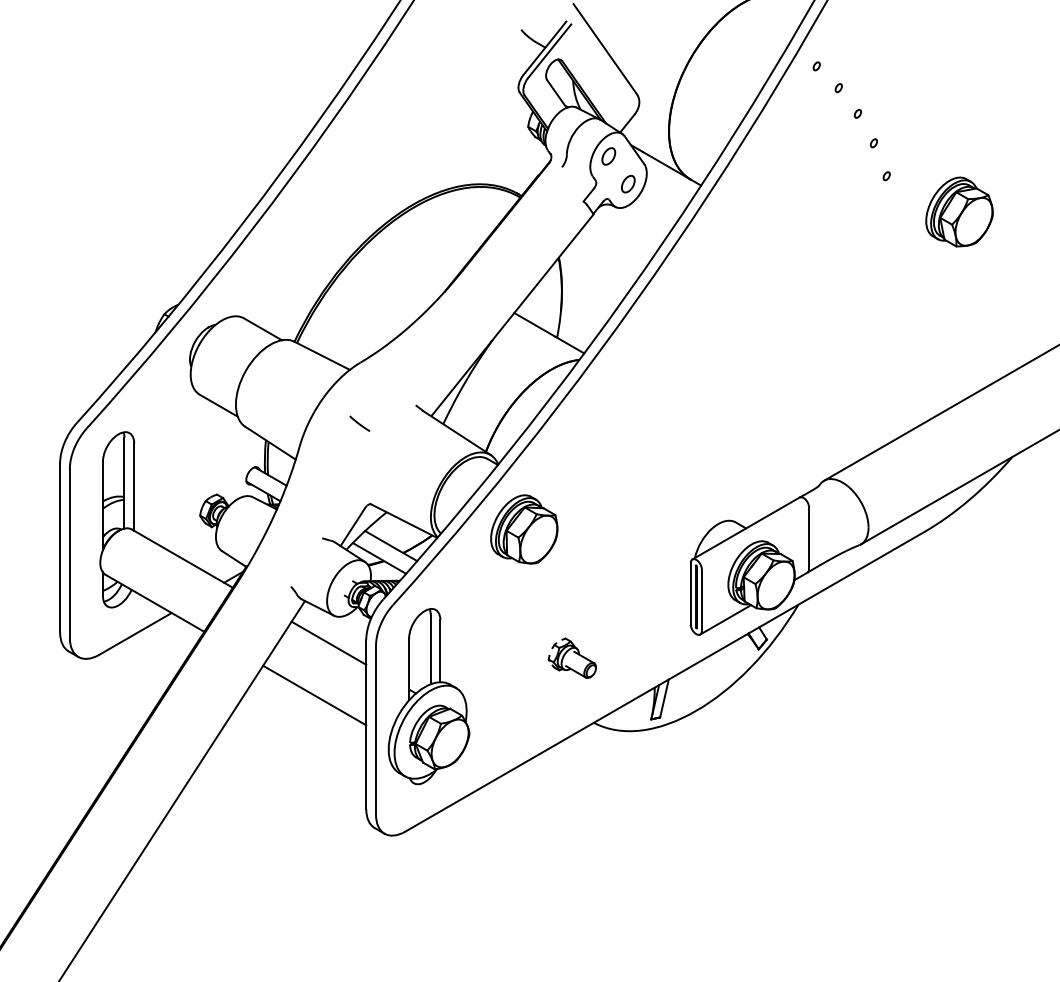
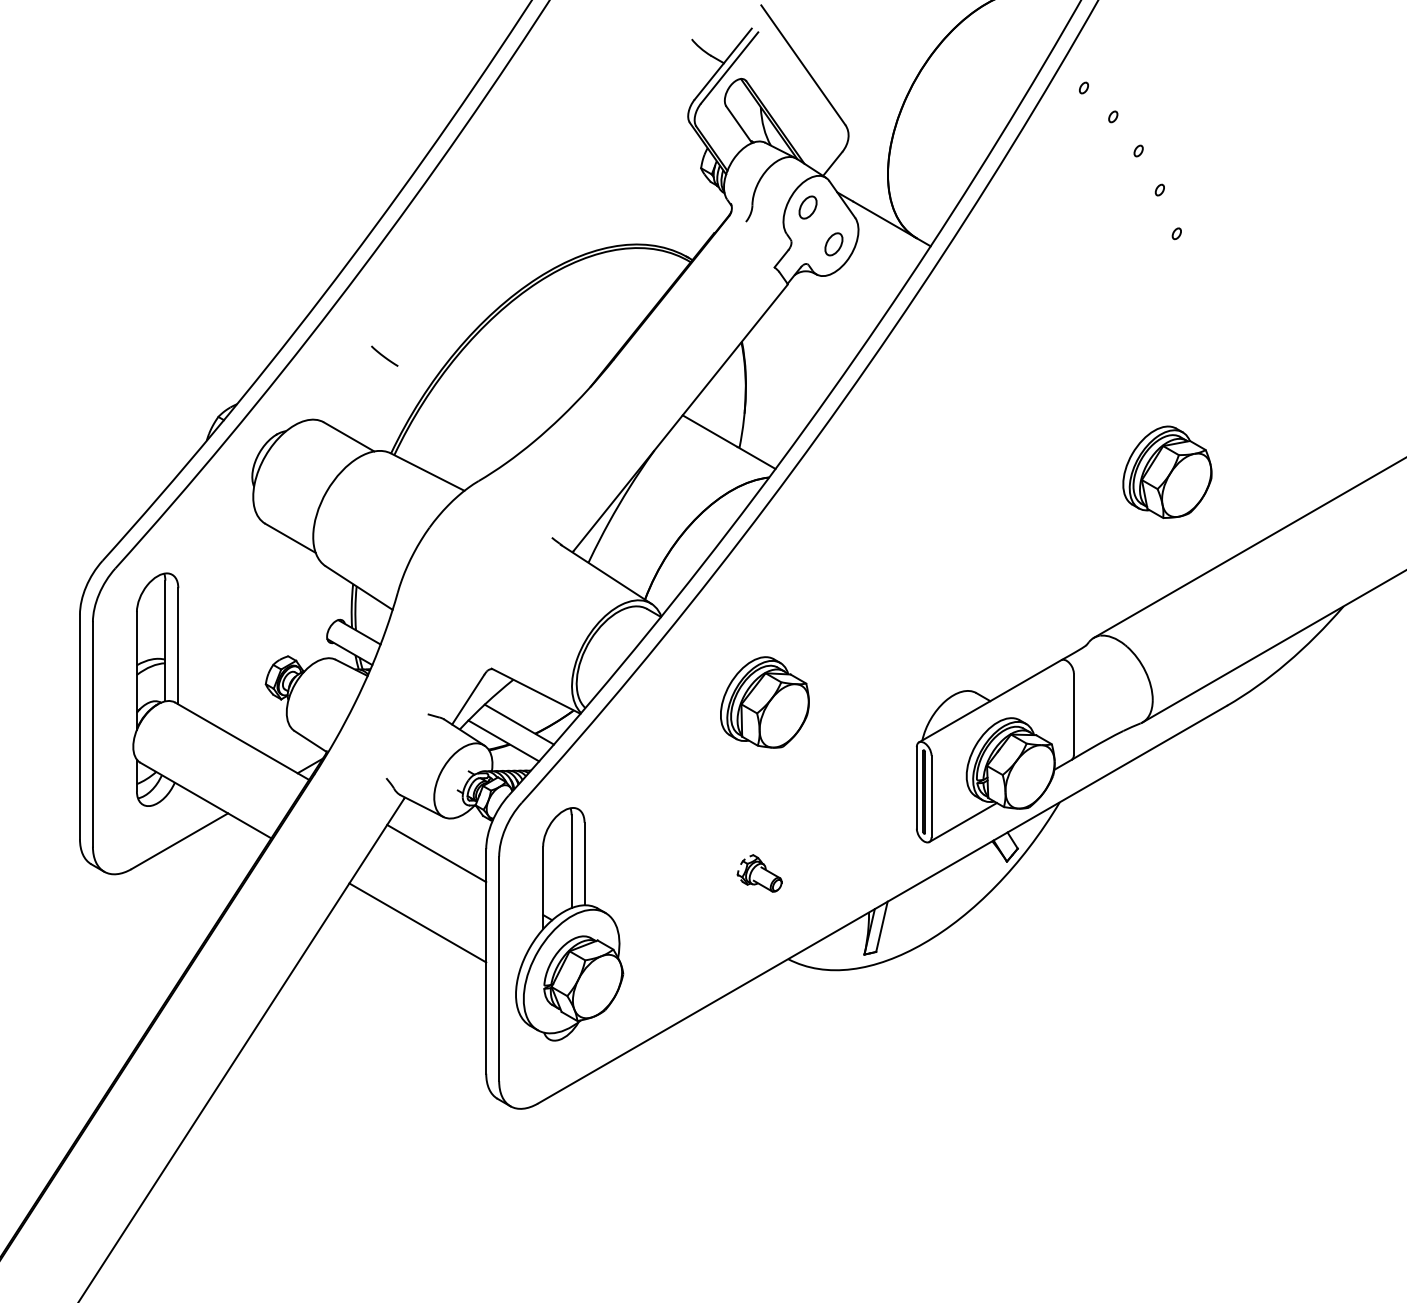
part: (959, 211) -> (1167, 471), moved
line: (359, 423) -> (384, 355), moved
part: (523, 529) -> (764, 702), moved
part: (572, 658) -> (759, 873), size x0.7

